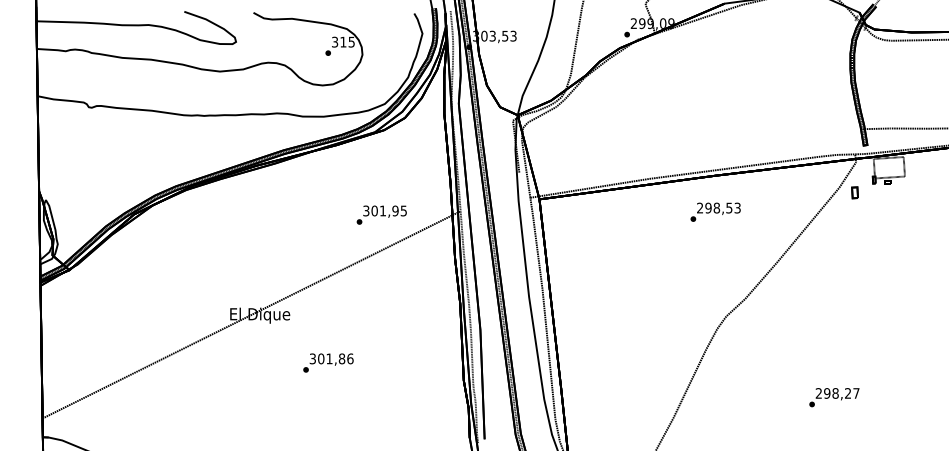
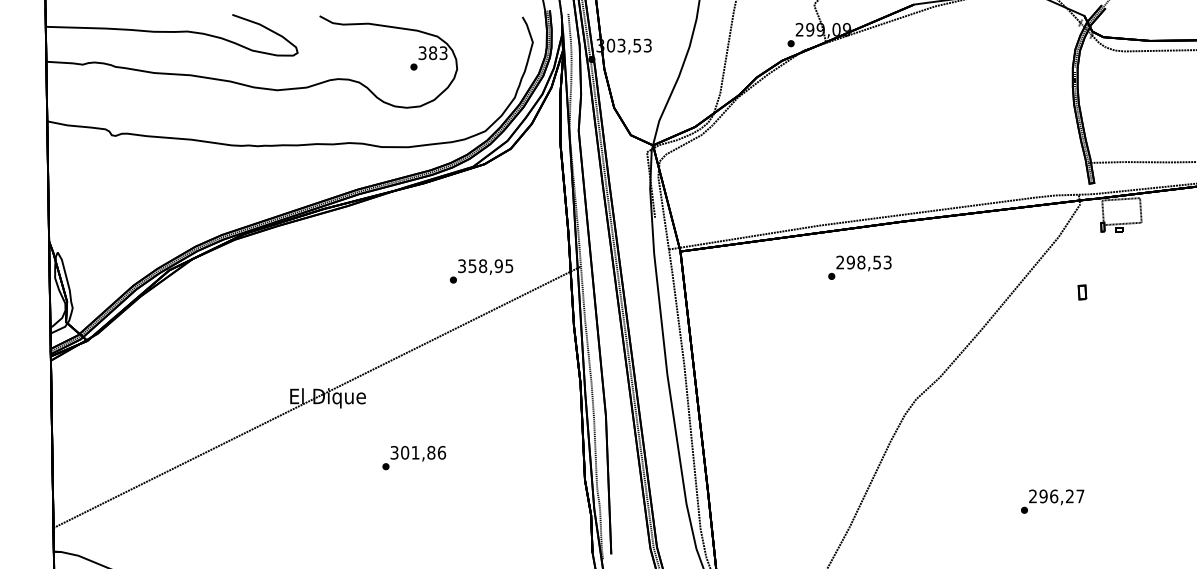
text: (347, 41) -> (438, 52), 315 -> 383
part: (854, 192) -> (1081, 292), moved
text: (378, 210) -> (477, 265), 301,95 -> 358,95
text: (715, 211) -> (859, 266), moved
text: (835, 393) -> (1054, 496), 298,27 -> 296,27

